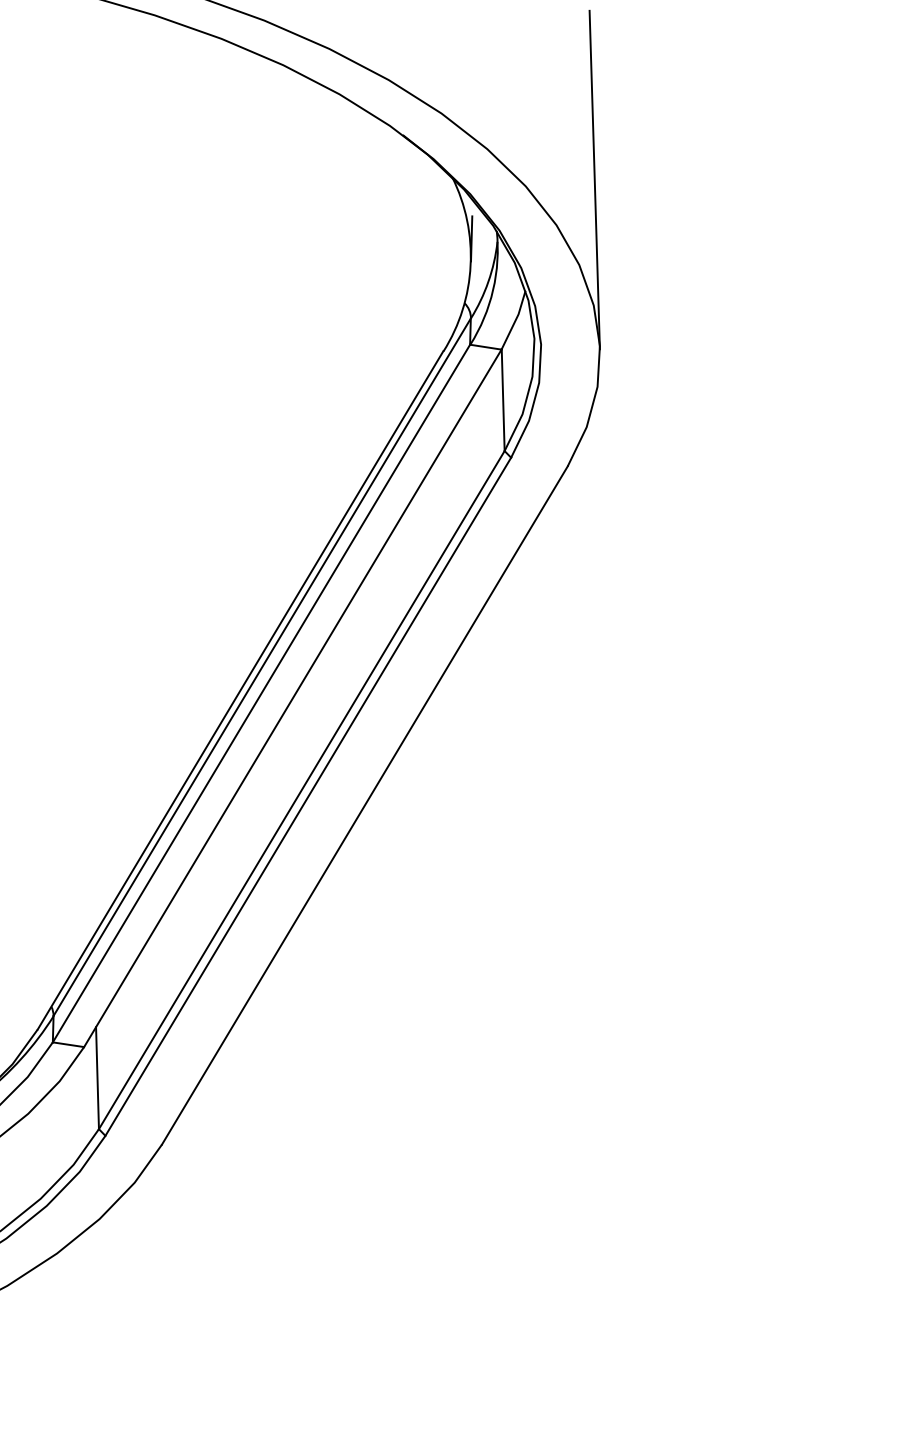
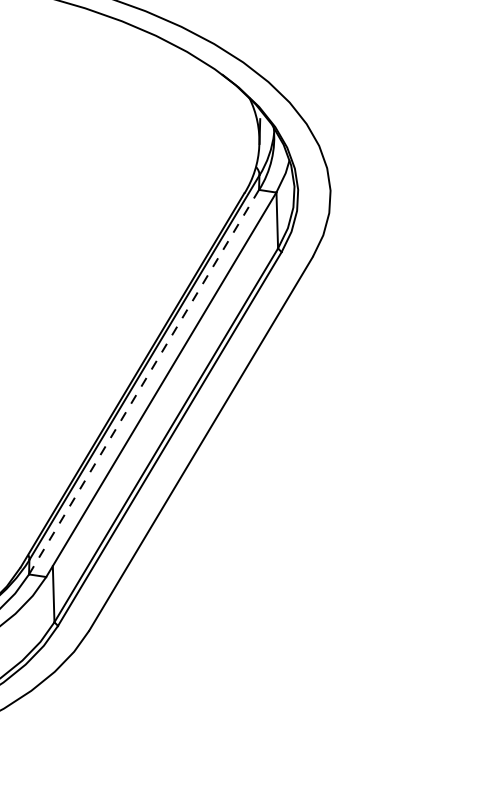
line: (594, 178) -> (327, 98), removed
line: (260, 694) -> (143, 382), solid -> dashed

